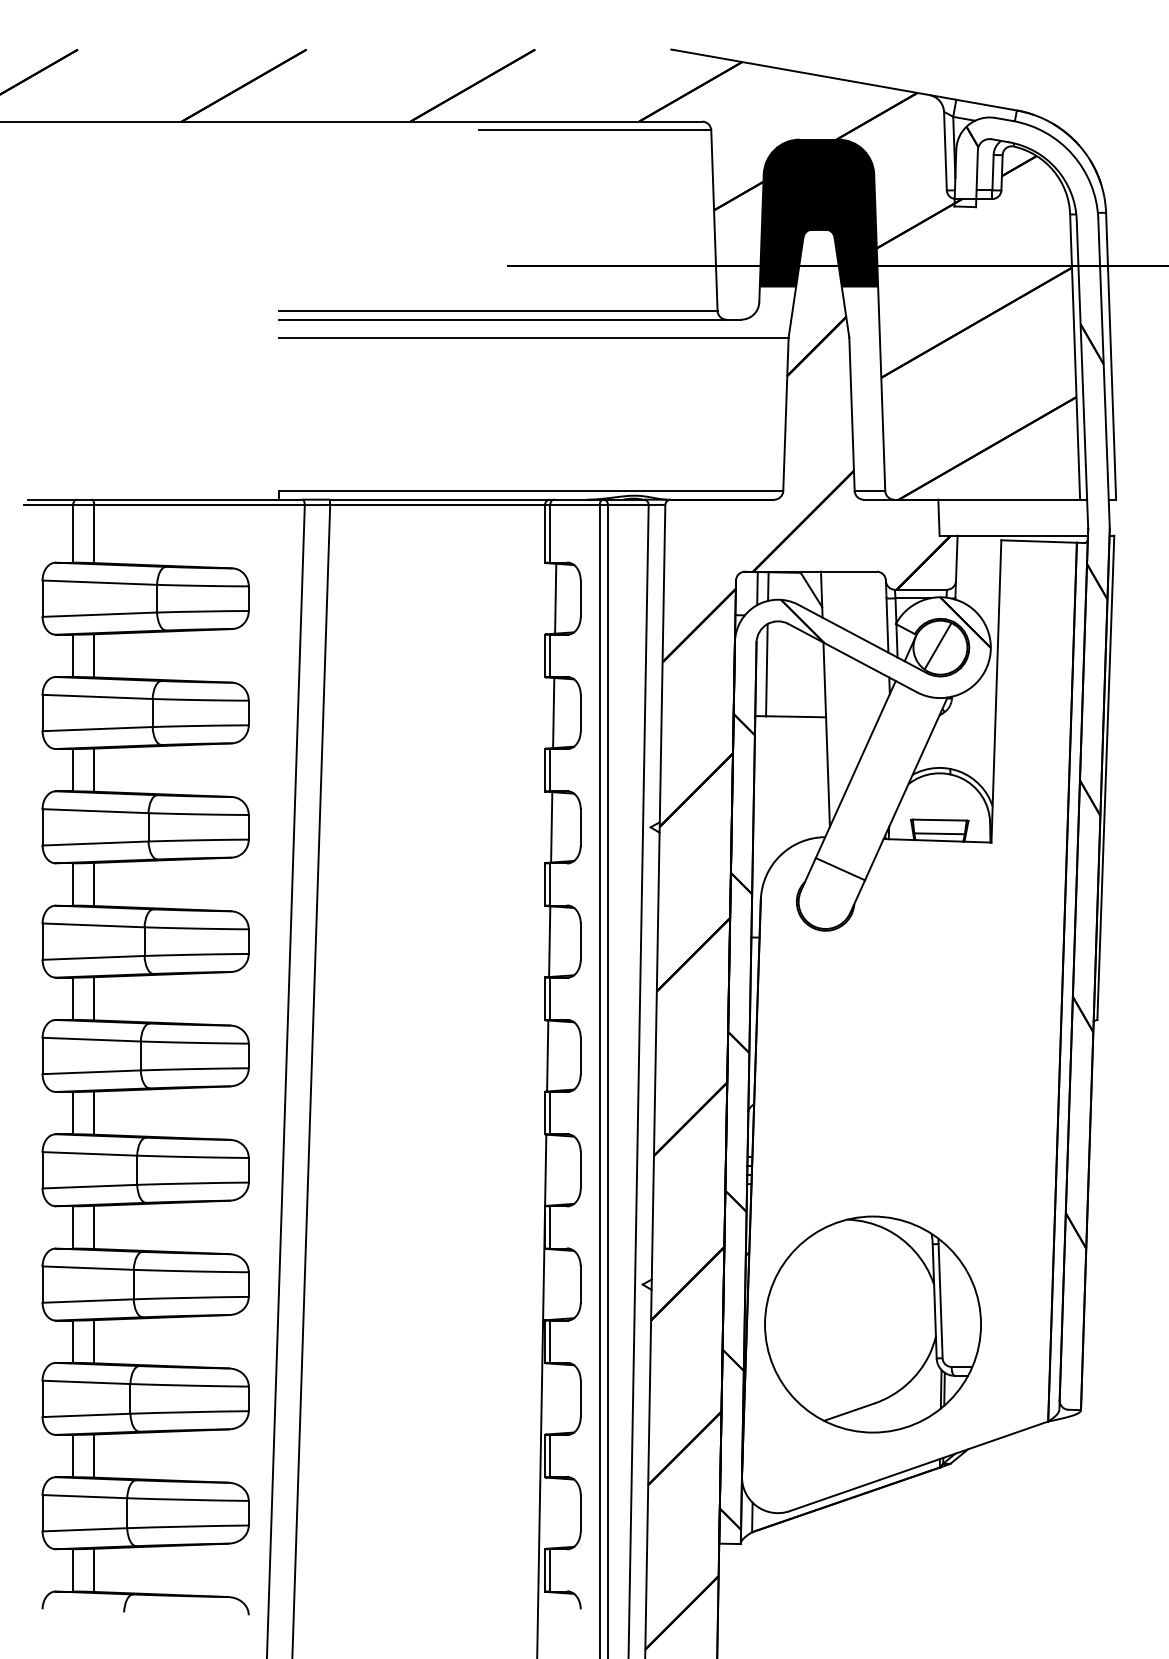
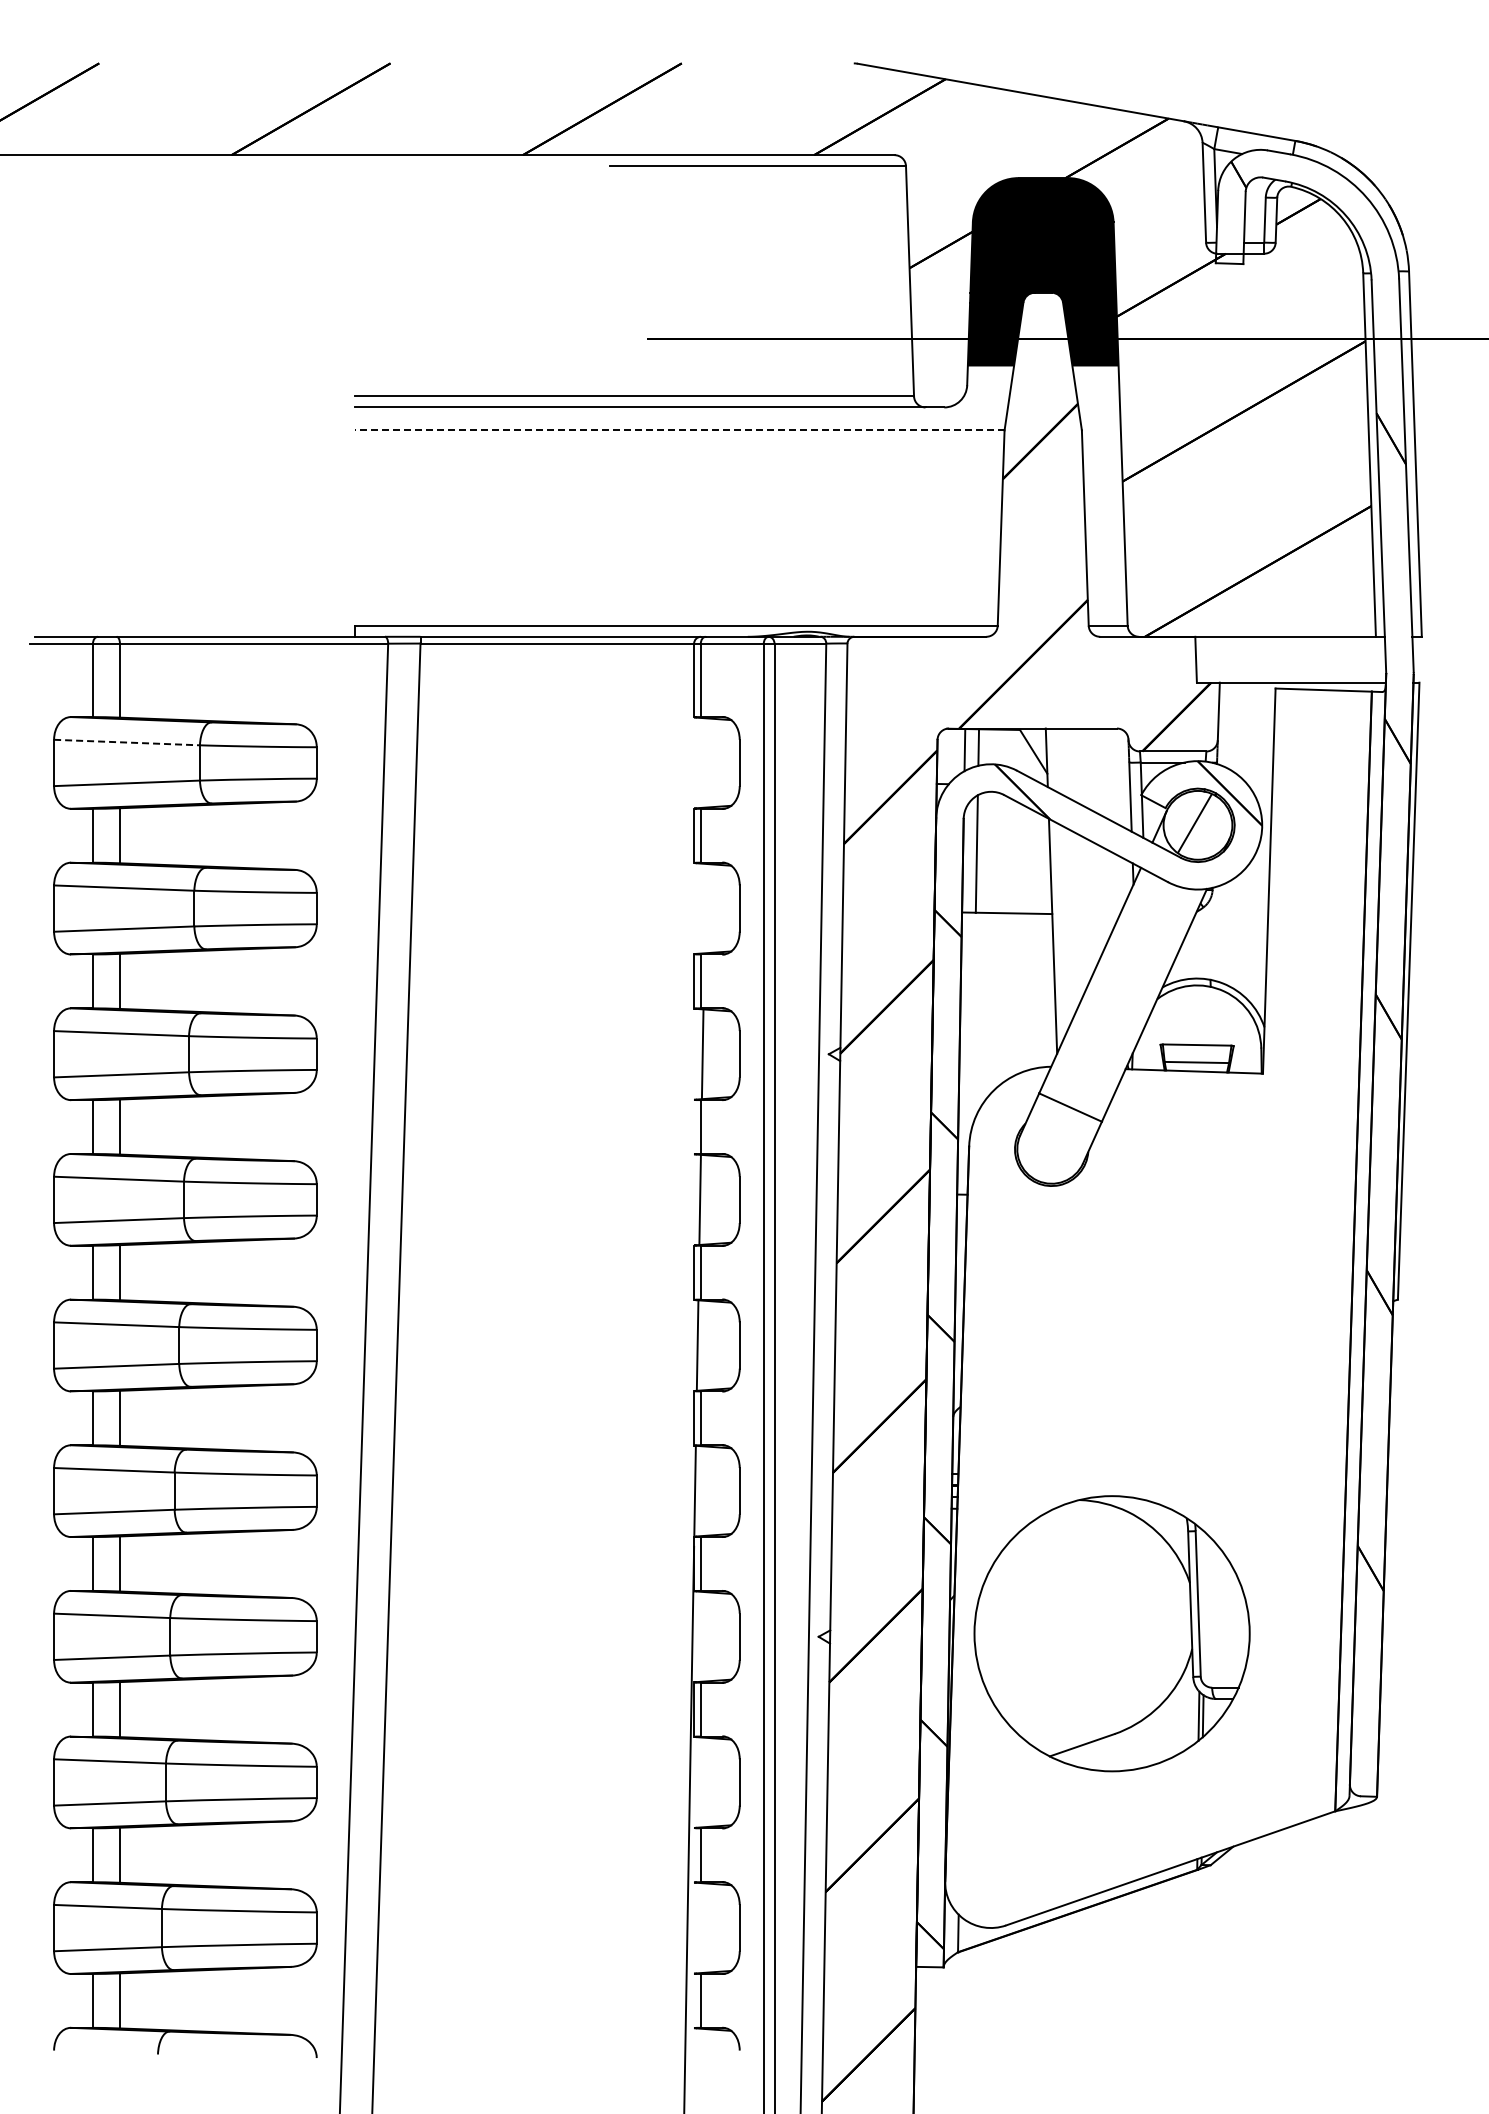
line: (533, 337) -> (679, 430), solid -> dashed
line: (100, 582) -> (127, 742), solid -> dashed
line: (555, 598) -> (707, 762), removed
line: (553, 712) -> (705, 908), removed
line: (545, 884) -> (694, 1126), removed
part: (872, 1324) -> (1111, 1633), moved
line: (545, 1456) -> (694, 1855), removed
line: (545, 1570) -> (694, 2000), removed

